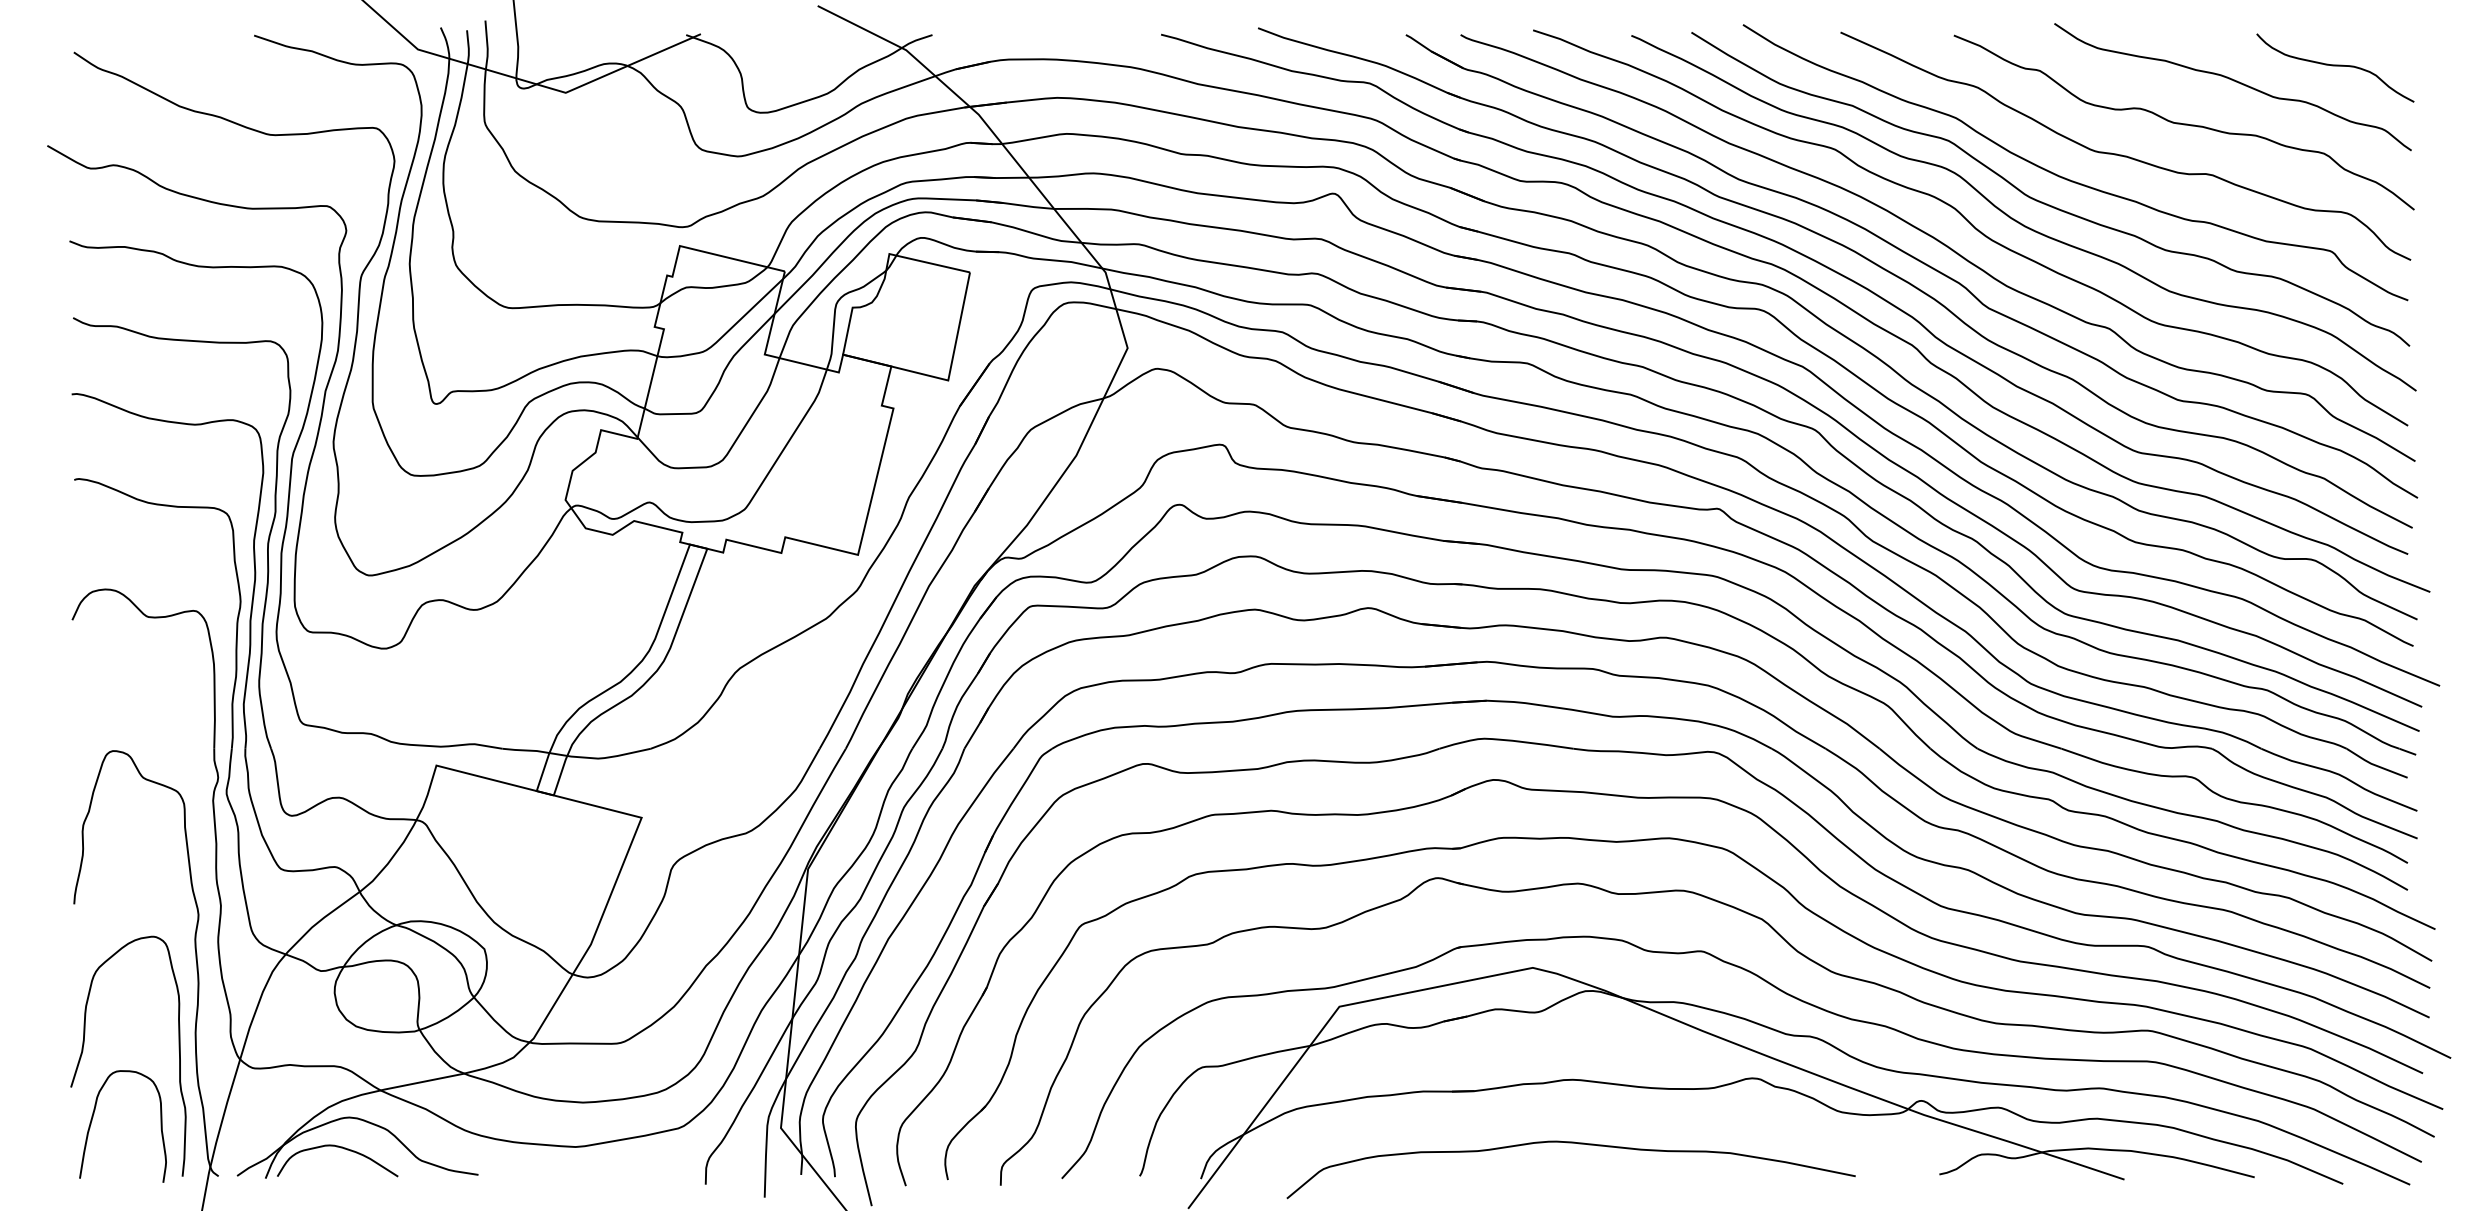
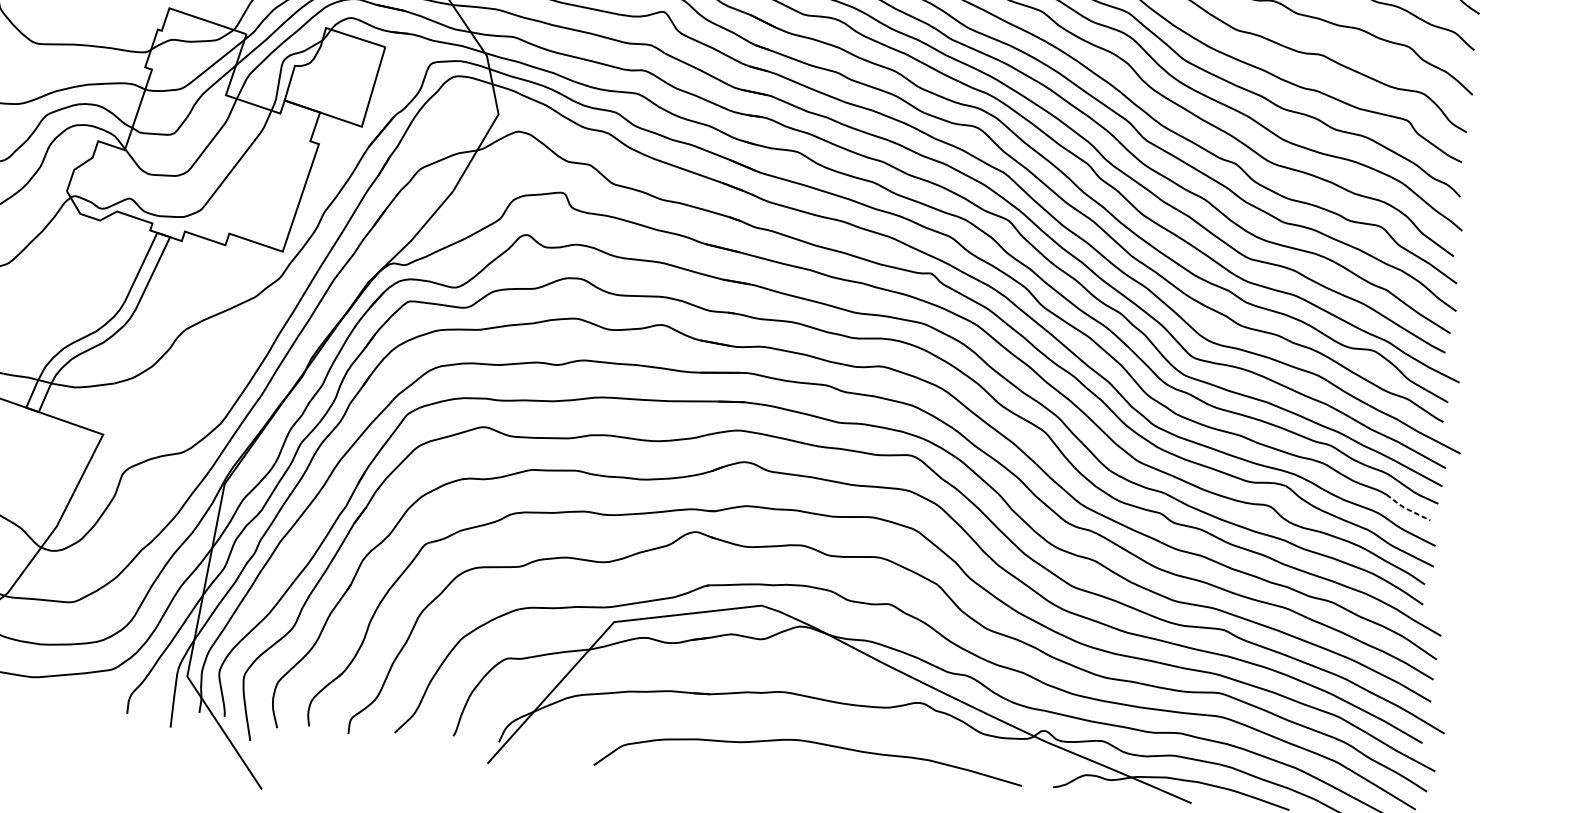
line: (2375, 765) -> (1407, 509), solid -> dashed
curve: (1570, 1143) -> (810, 742), moved

